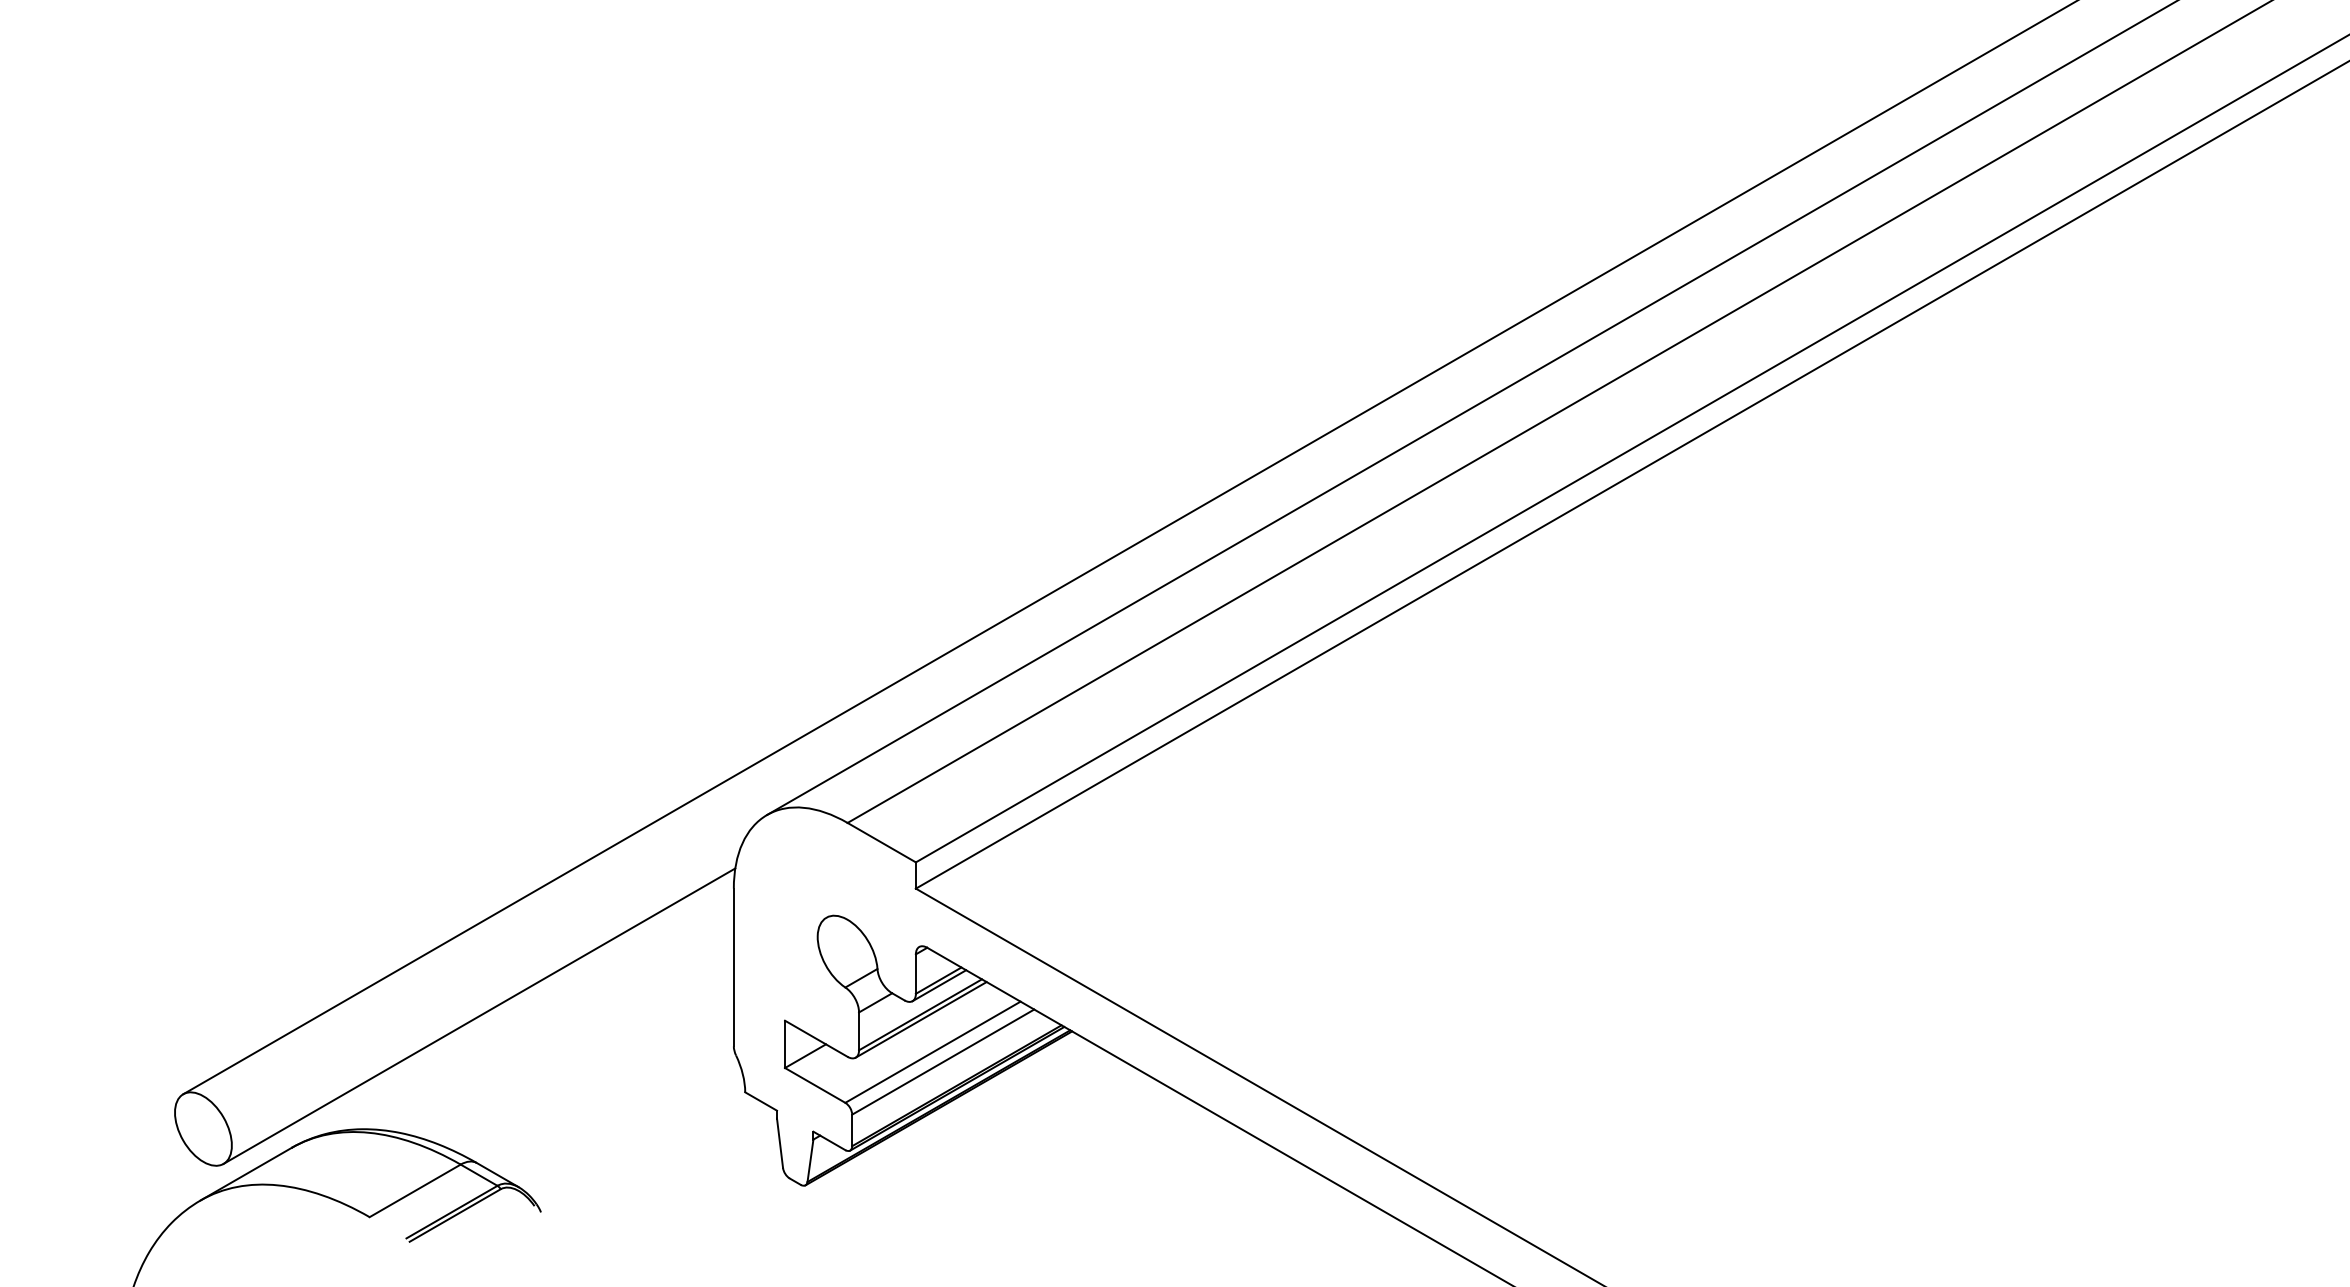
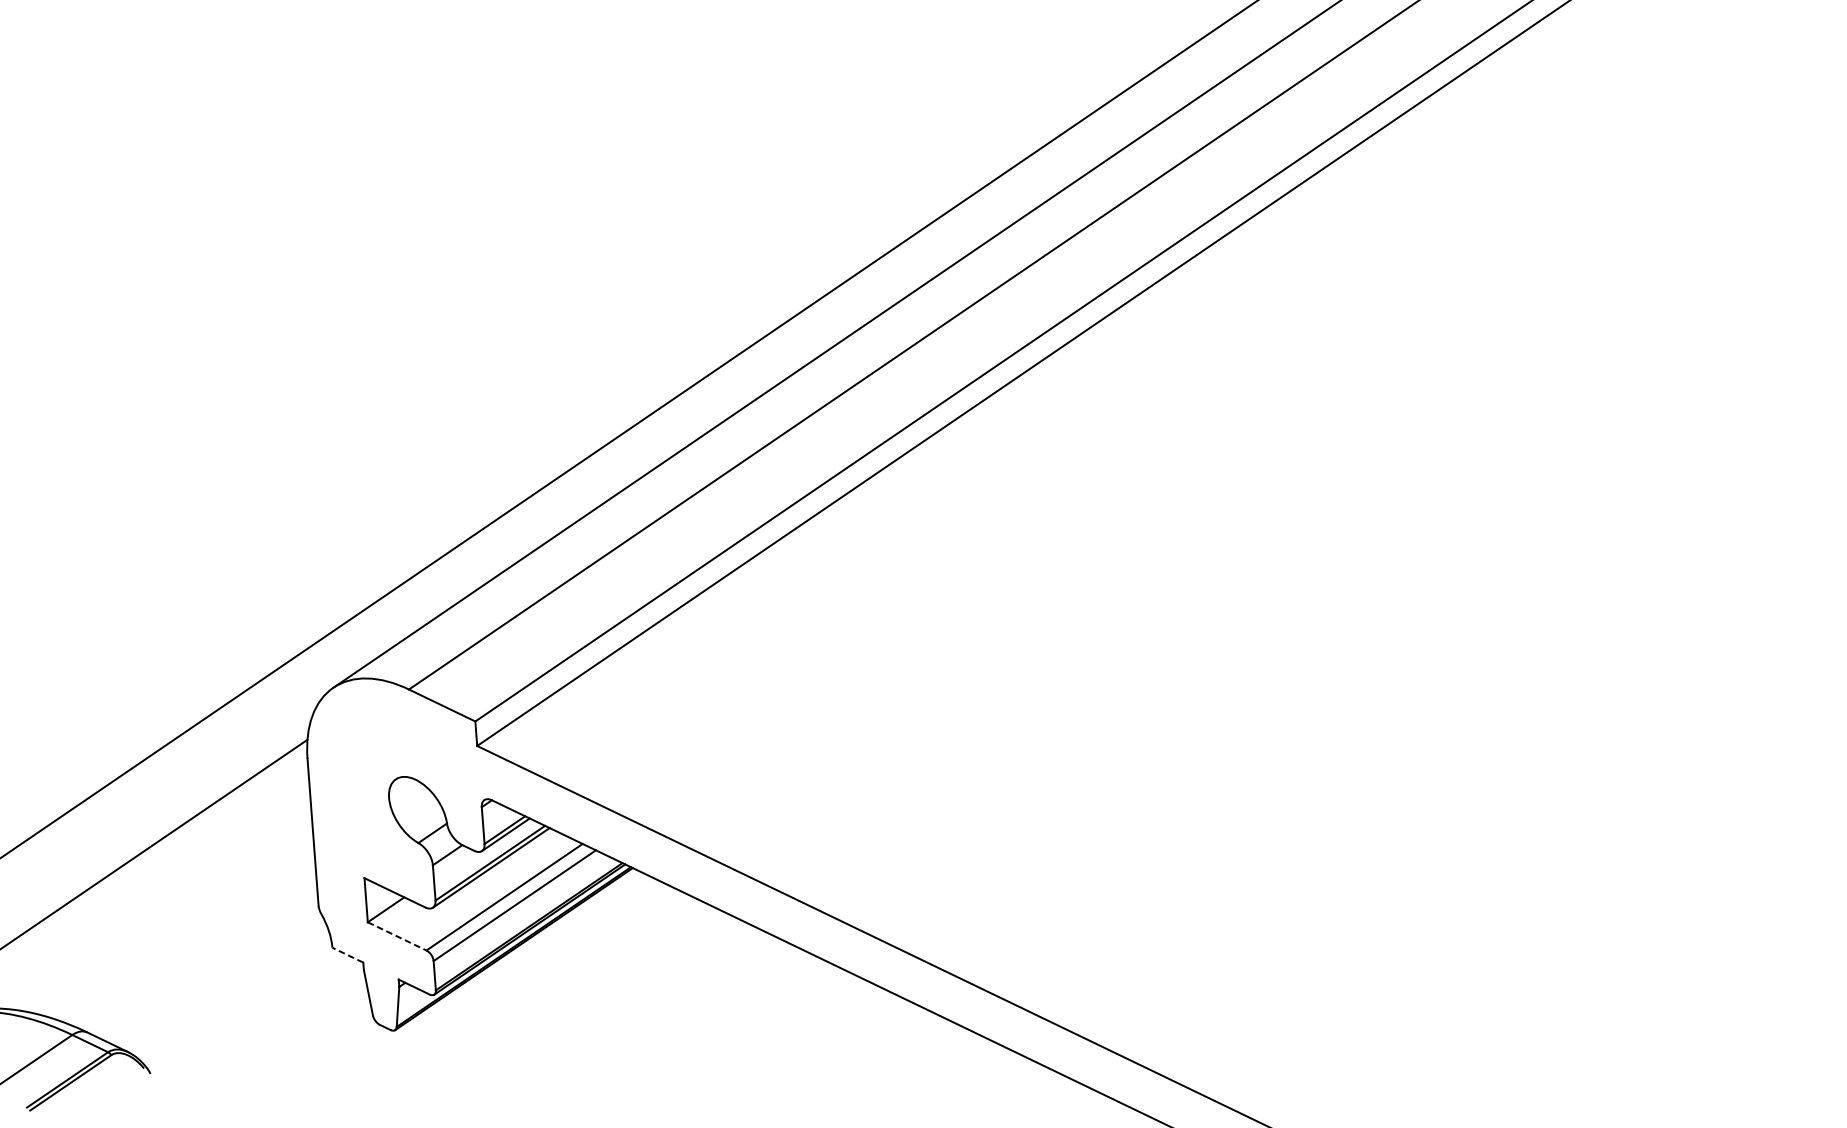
line: (815, 1085) -> (397, 936), solid -> dashed
line: (760, 1101) -> (347, 955), solid -> dashed

